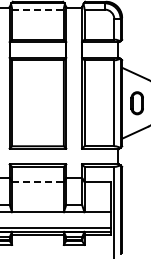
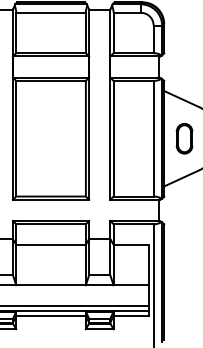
line: (37, 9) -> (50, 12), dashed -> solid
line: (37, 182) -> (50, 245), dashed -> solid

